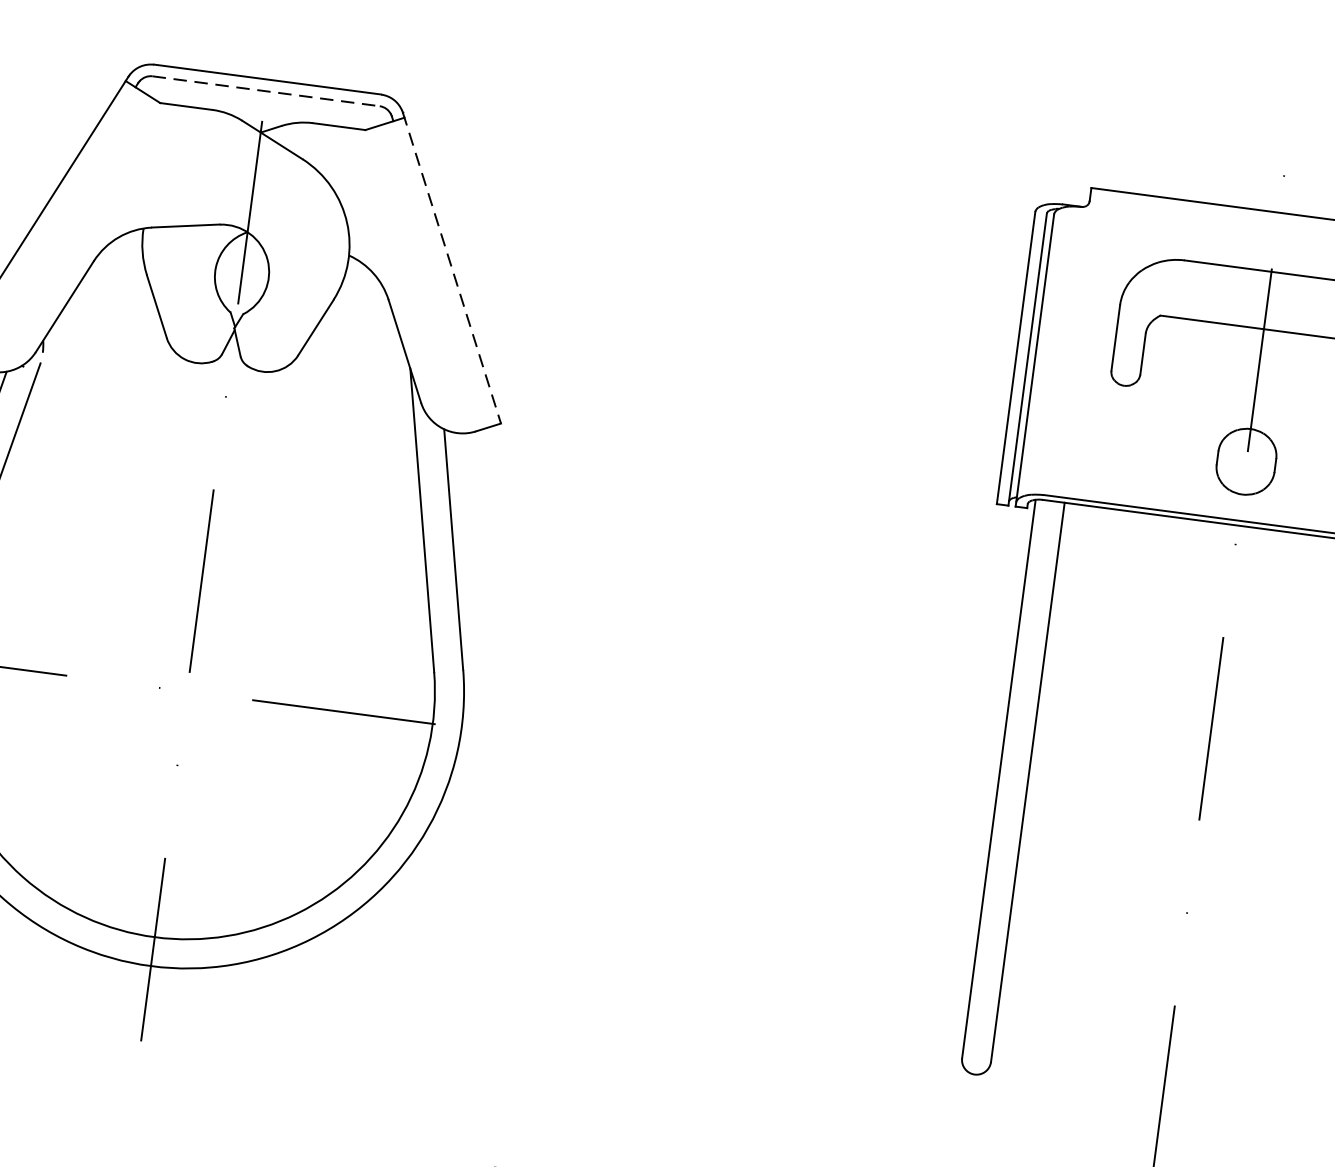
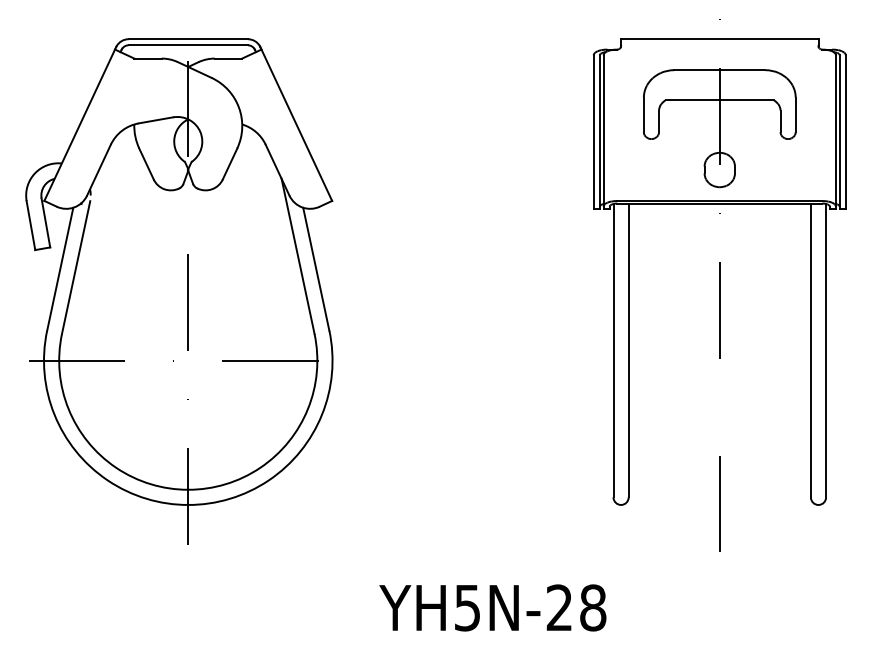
line: (266, 91) -> (188, 45), dashed -> solid
line: (452, 269) -> (296, 124), dashed -> solid

